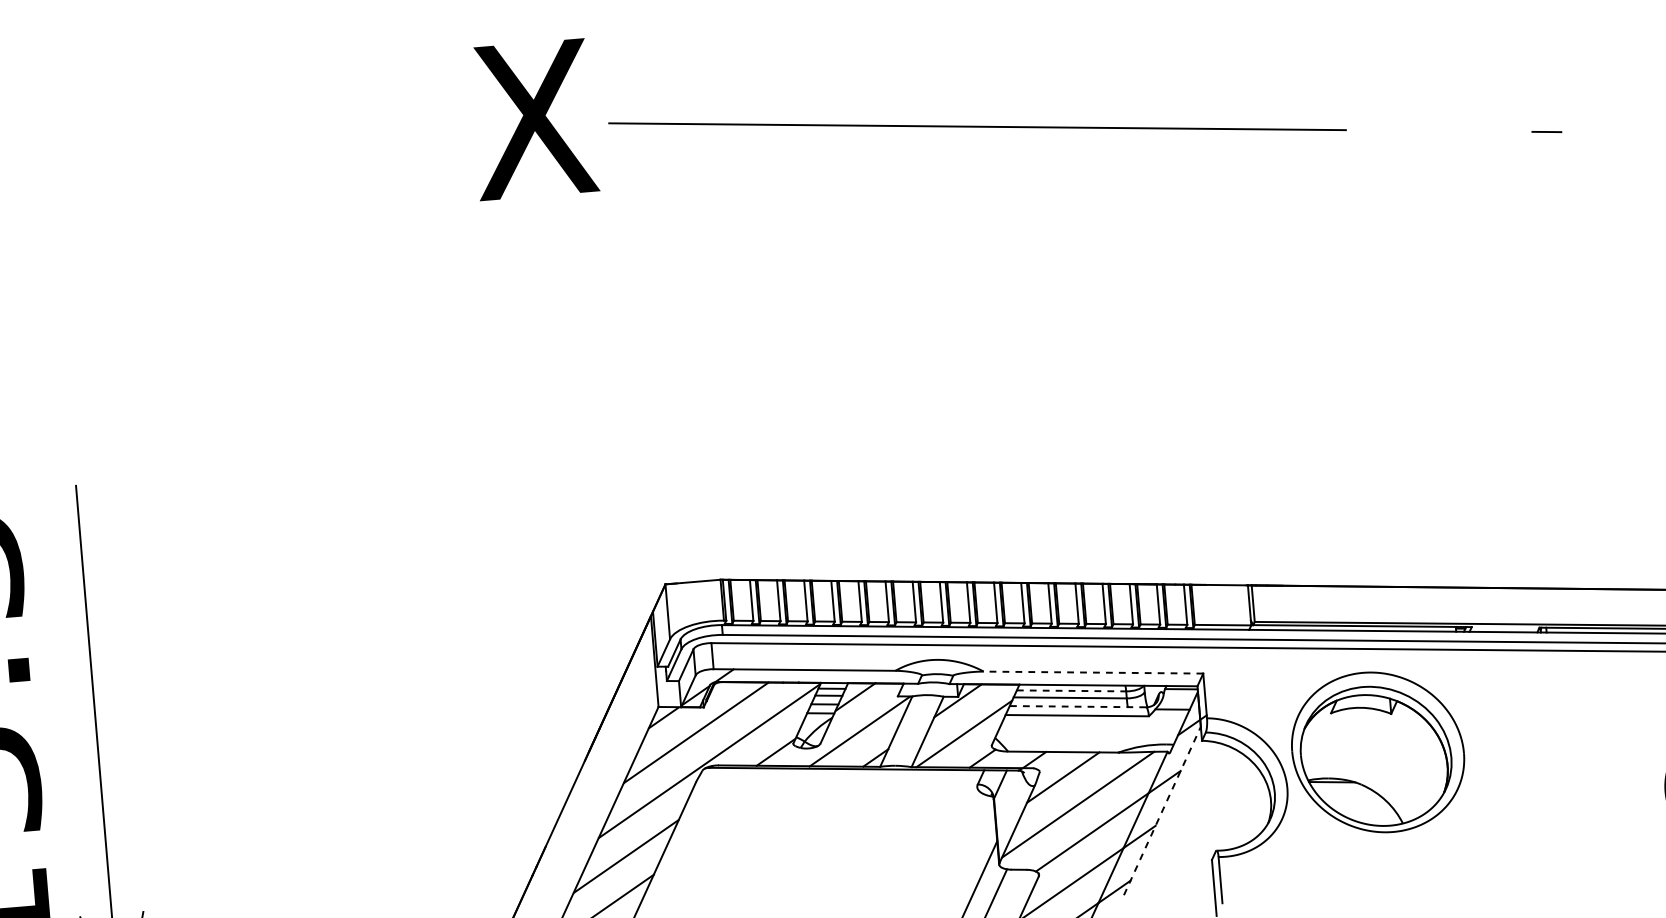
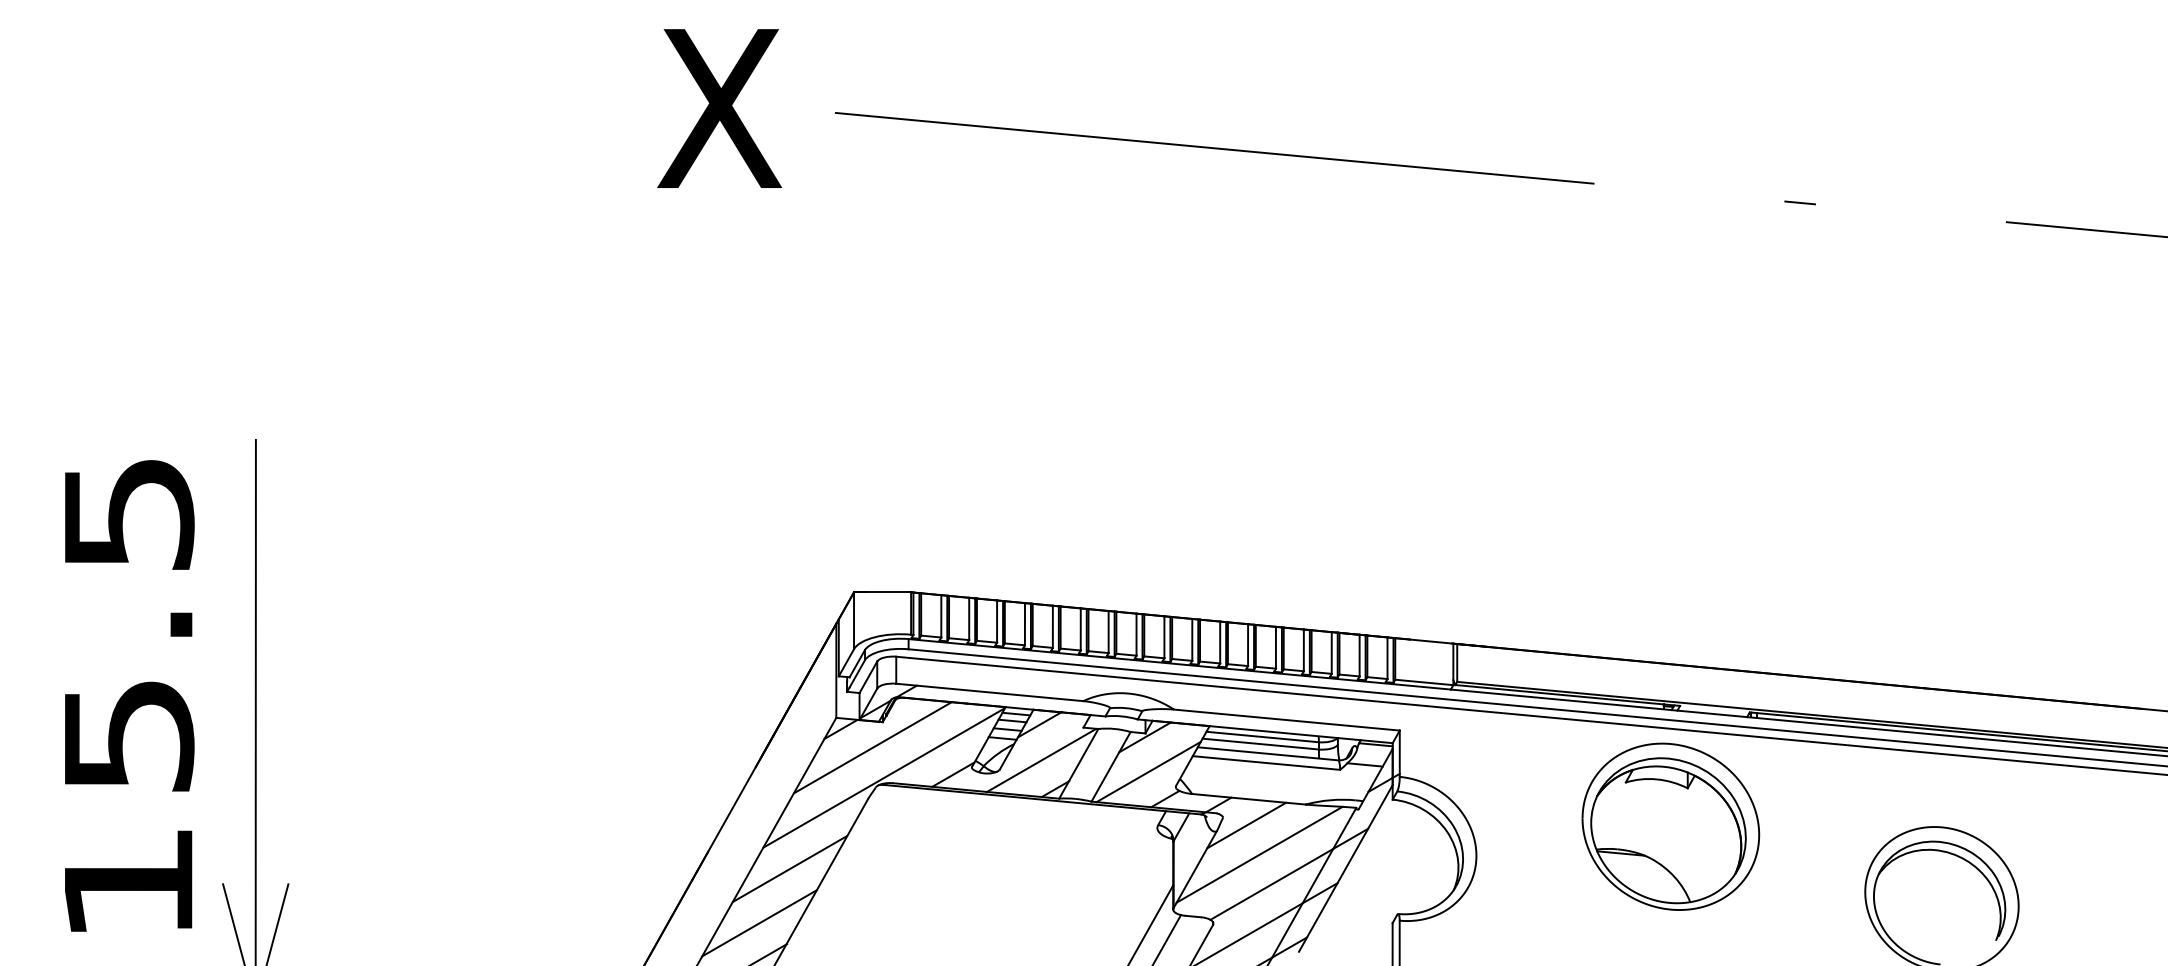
text: (533, 119) -> (719, 108), moved
line: (1093, 673) -> (1286, 720), dashed -> solid
line: (1072, 691) -> (1263, 737), dashed -> solid
line: (1077, 706) -> (1267, 753), dashed -> solid
part: (1377, 752) -> (1670, 826), moved
line: (1162, 811) -> (1345, 868), dashed -> solid

